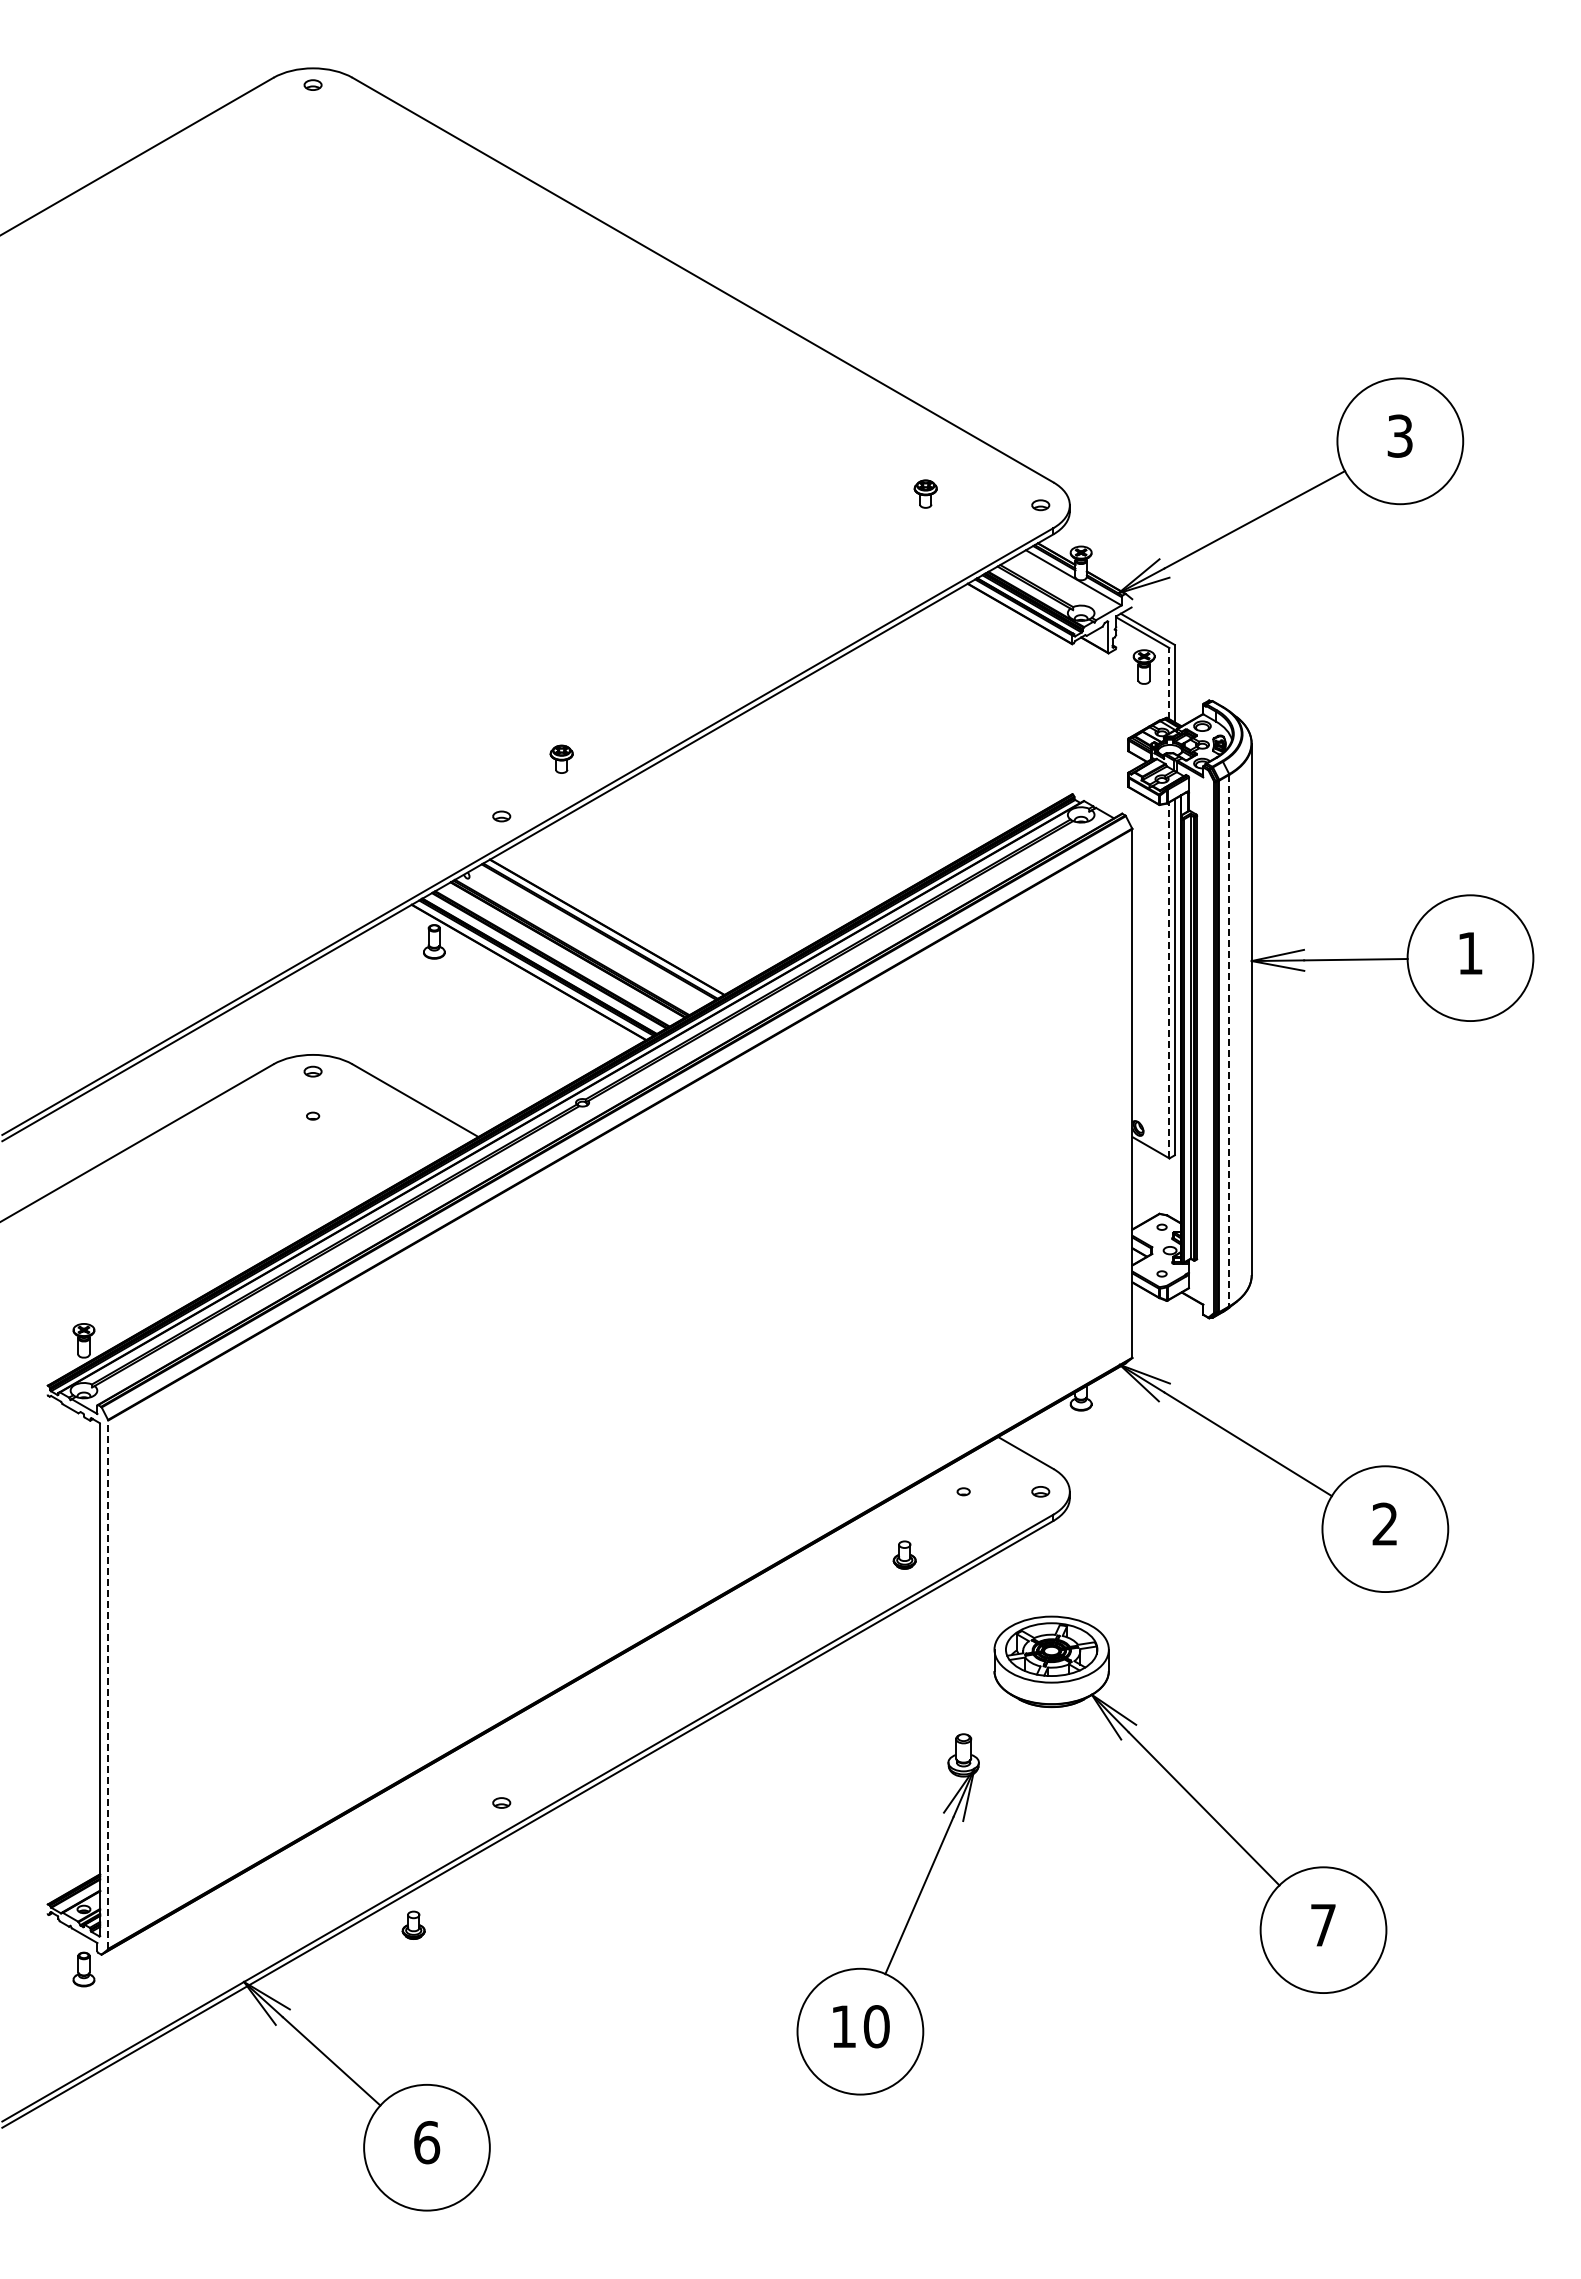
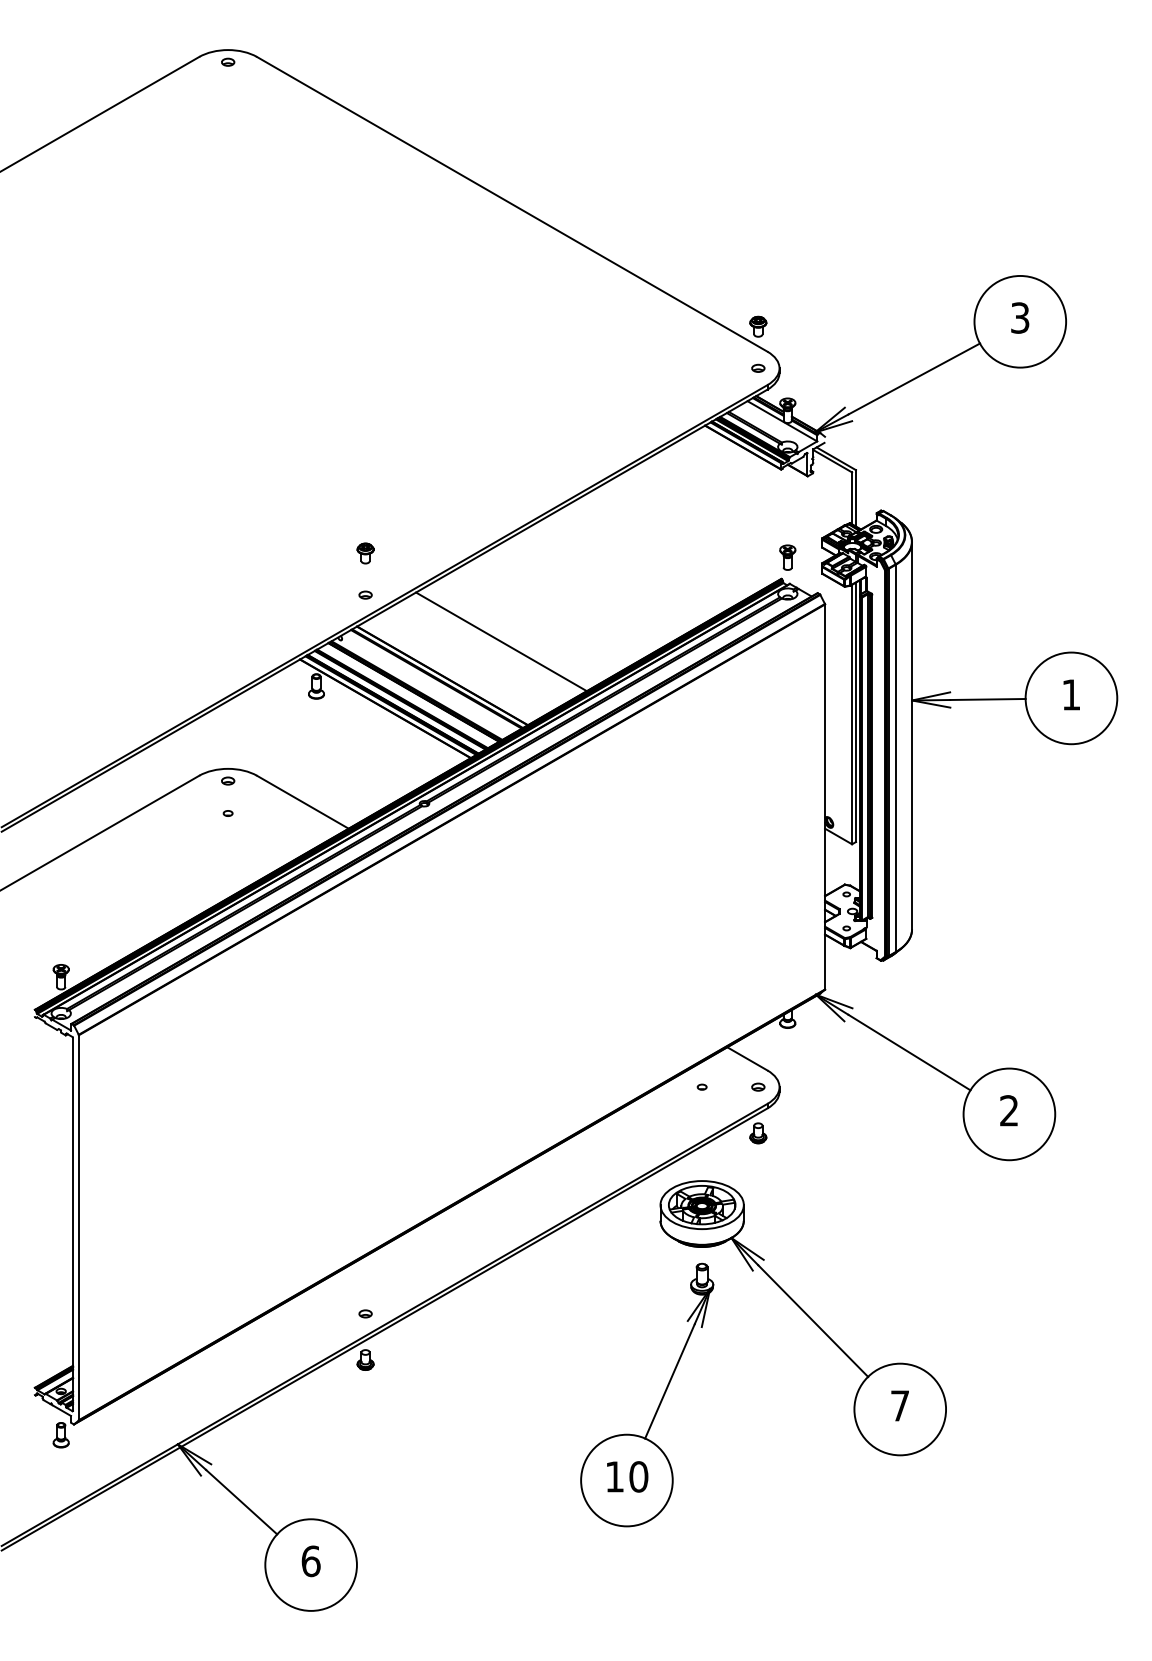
part: (925, 493) -> (758, 326), moved
part: (1143, 666) -> (787, 557), moved
line: (1169, 683) -> (852, 498), dashed -> solid
part: (561, 758) -> (365, 552), moved
line: (687, 880) -> (500, 641), added
line: (1169, 979) -> (852, 713), dashed -> solid
line: (1229, 1040) -> (895, 758), dashed -> solid
part: (904, 1554) -> (758, 1132), moved
line: (108, 1684) -> (79, 1227), dashed -> solid
part: (1190, 1804) -> (803, 1317), moved
part: (413, 1924) -> (365, 1359), moved

